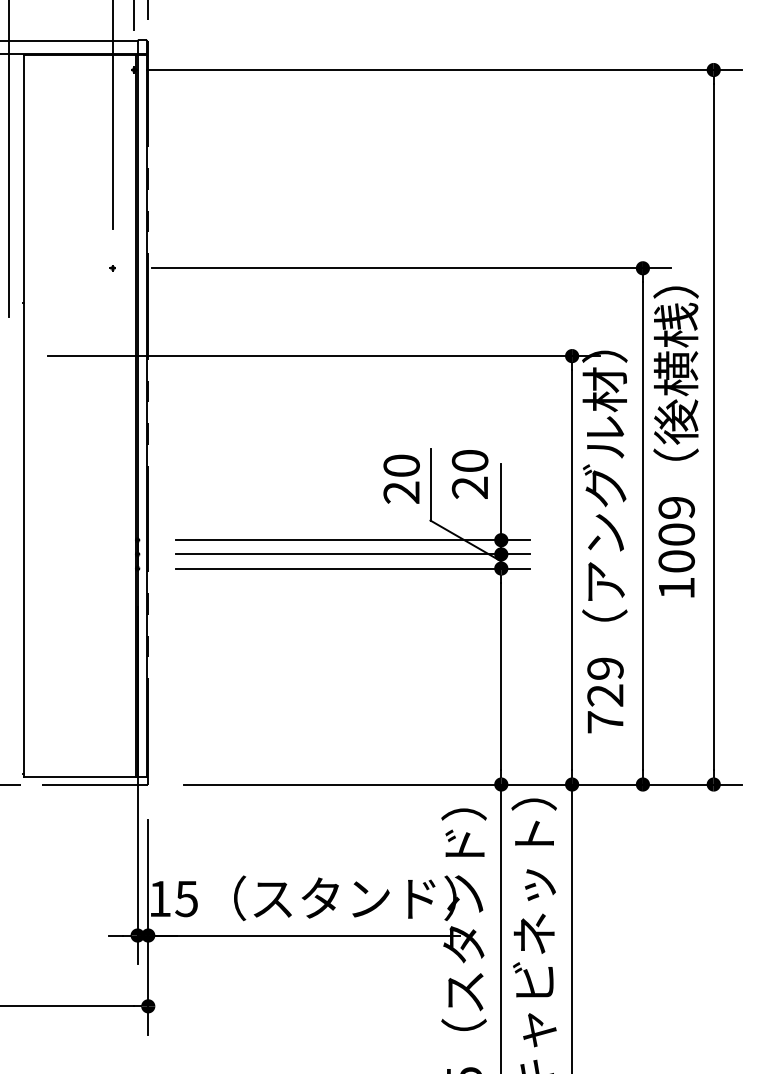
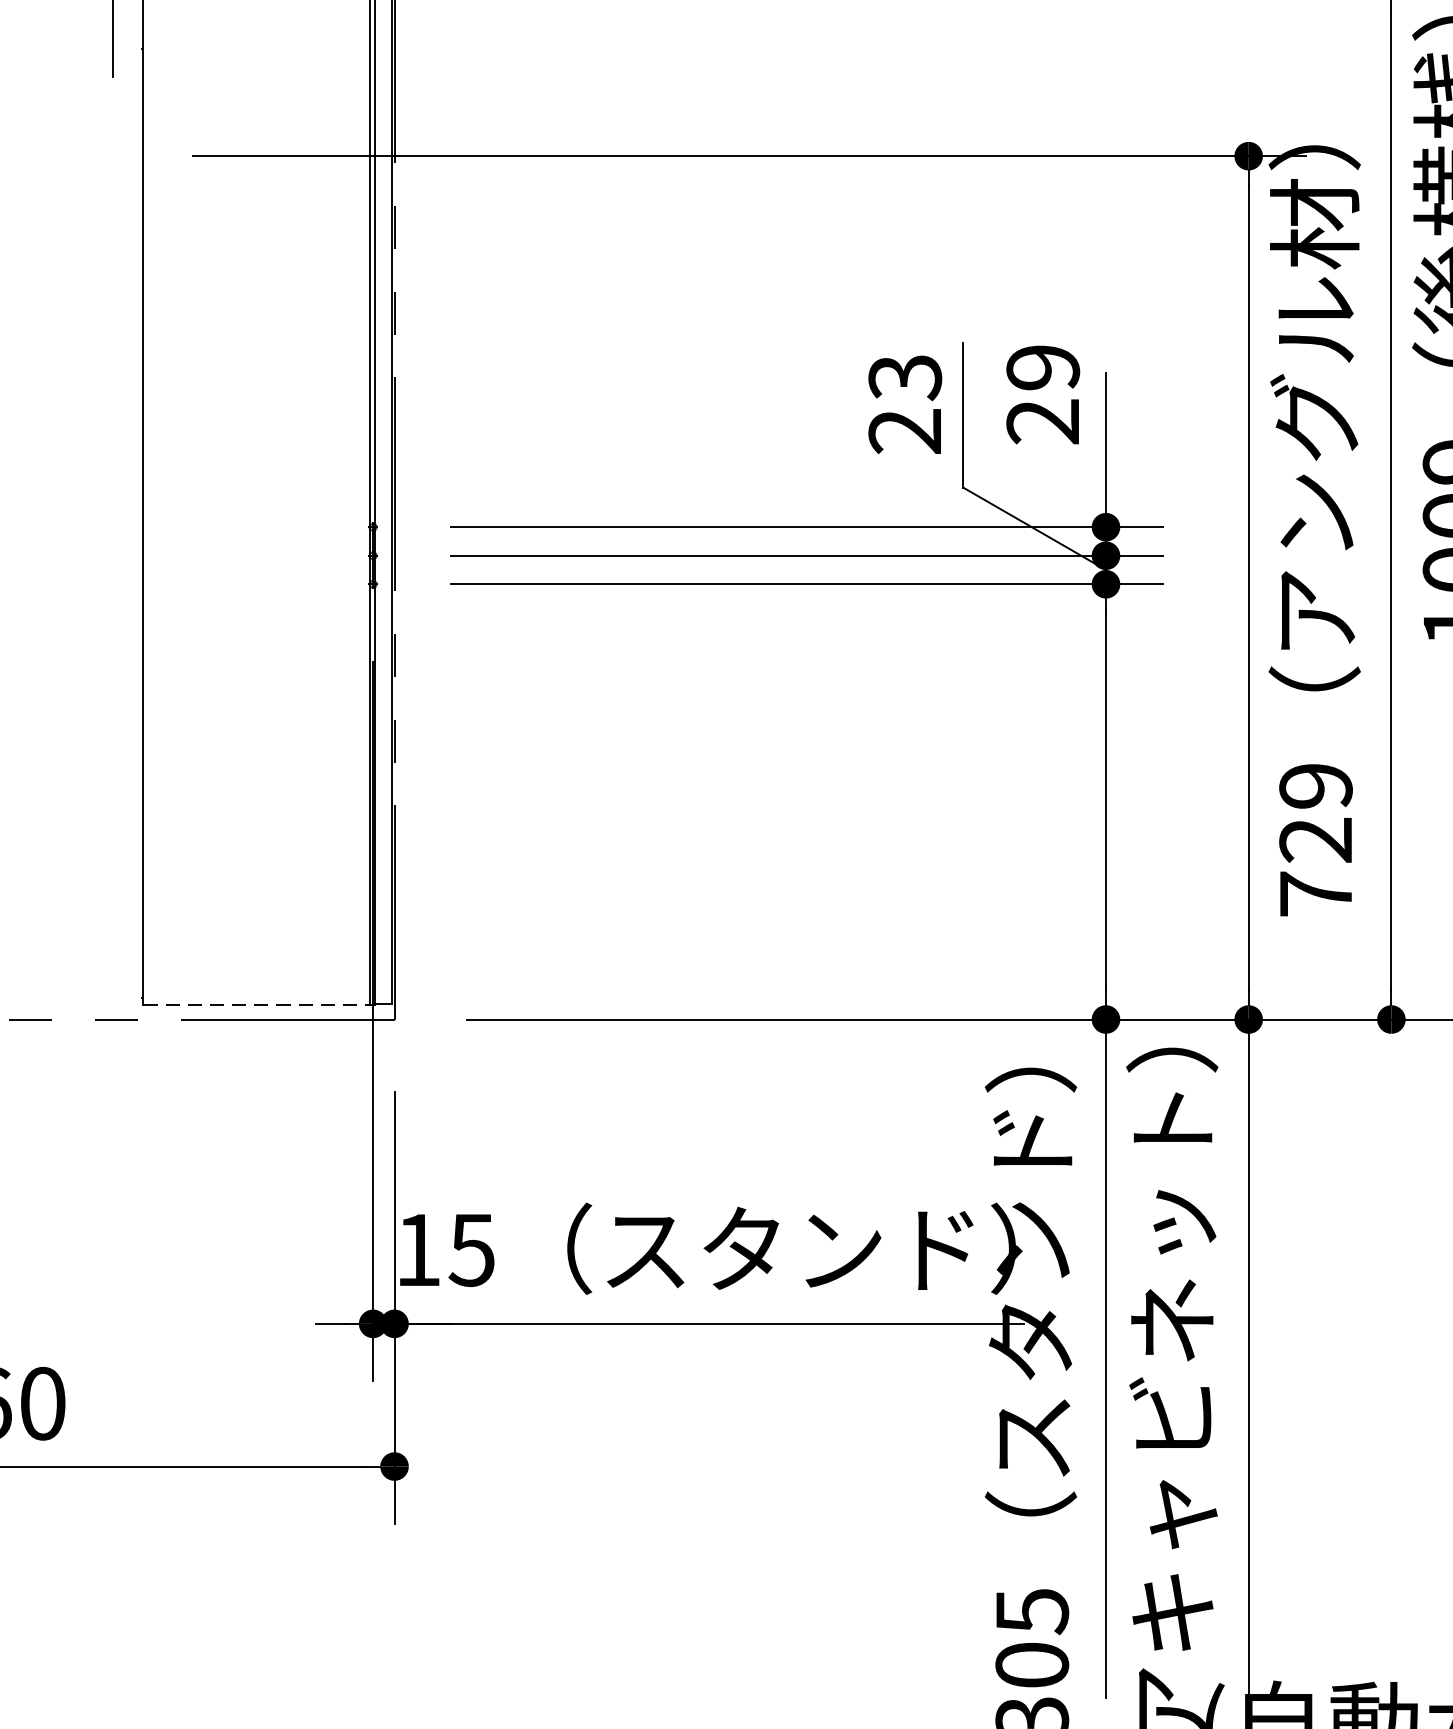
text: (470, 461) -> (1043, 368), 20 -> 29
text: (401, 465) -> (904, 376), 20 -> 23
line: (80, 777) -> (257, 1005), solid -> dashed

